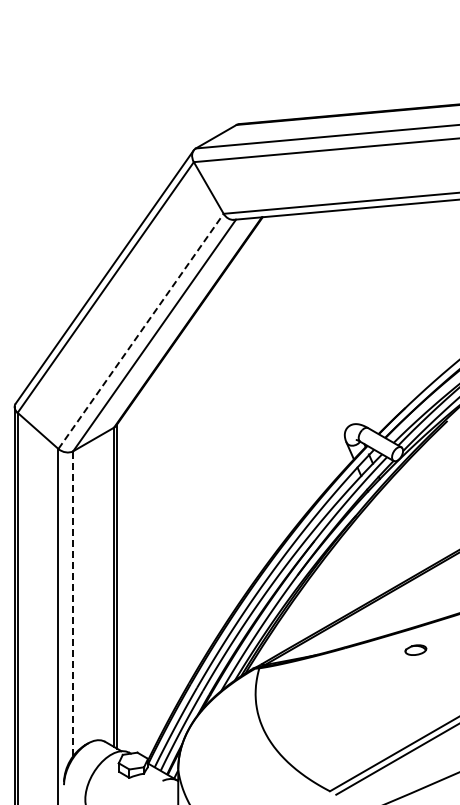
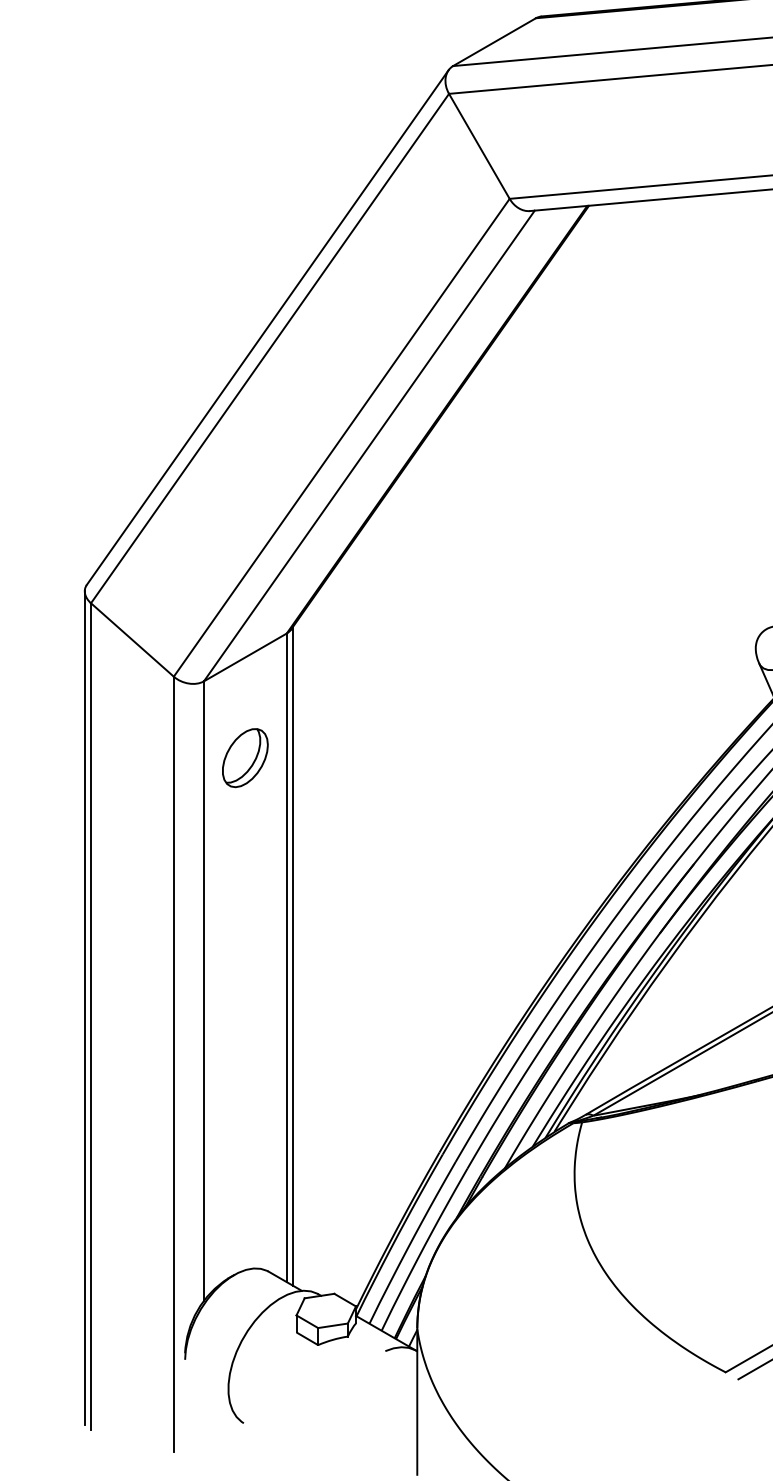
line: (141, 331) -> (342, 437), dashed -> solid
part: (93, 488) -> (245, 757), added
line: (73, 603) -> (204, 990), dashed -> solid

